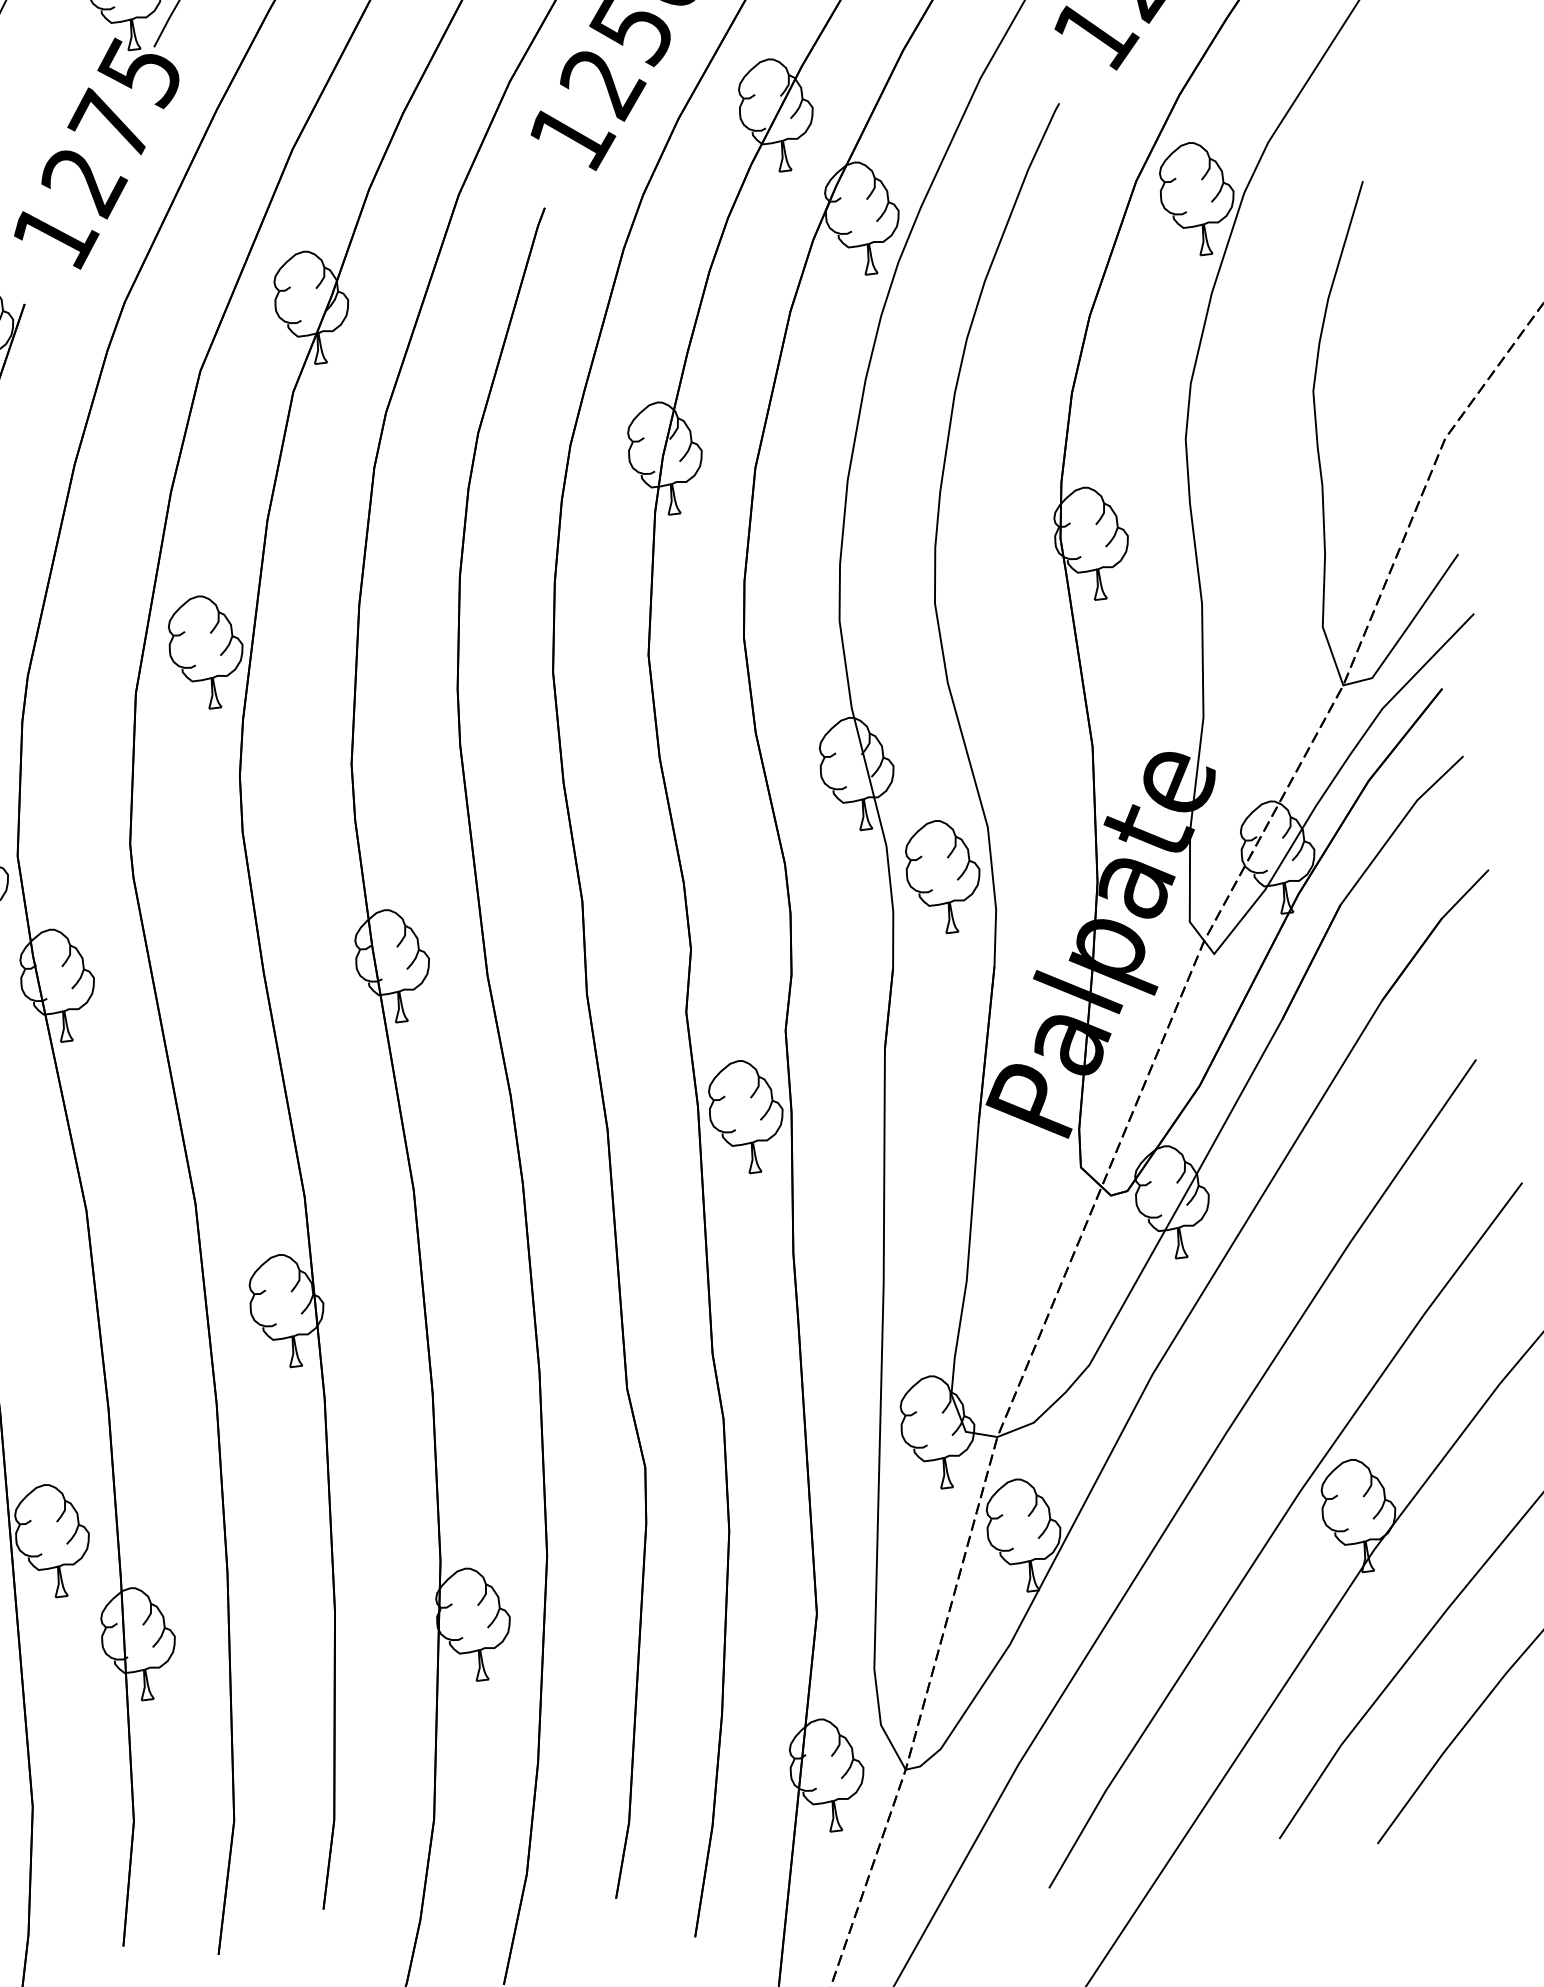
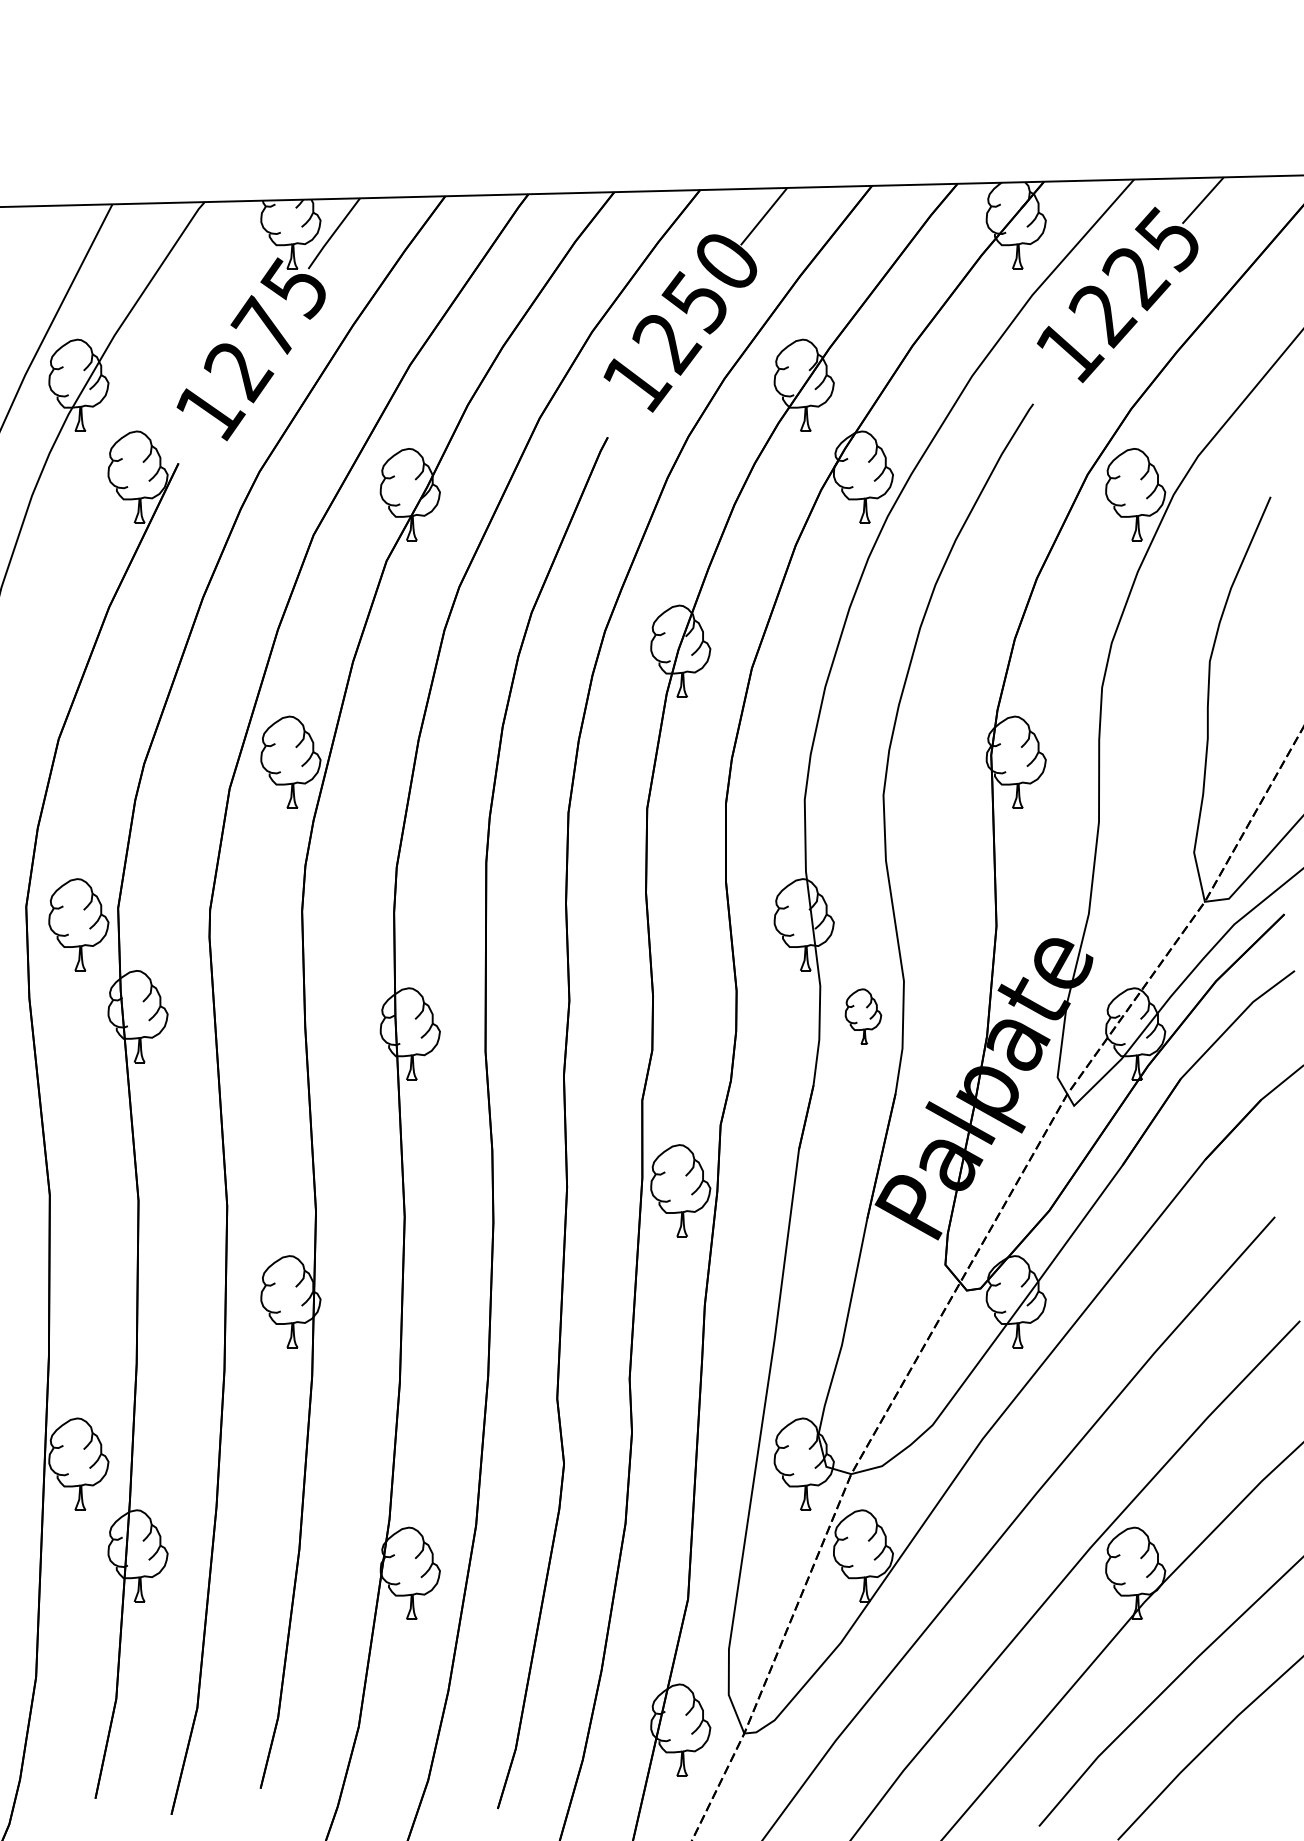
part: (943, 876) -> (863, 1016), size x0.6

